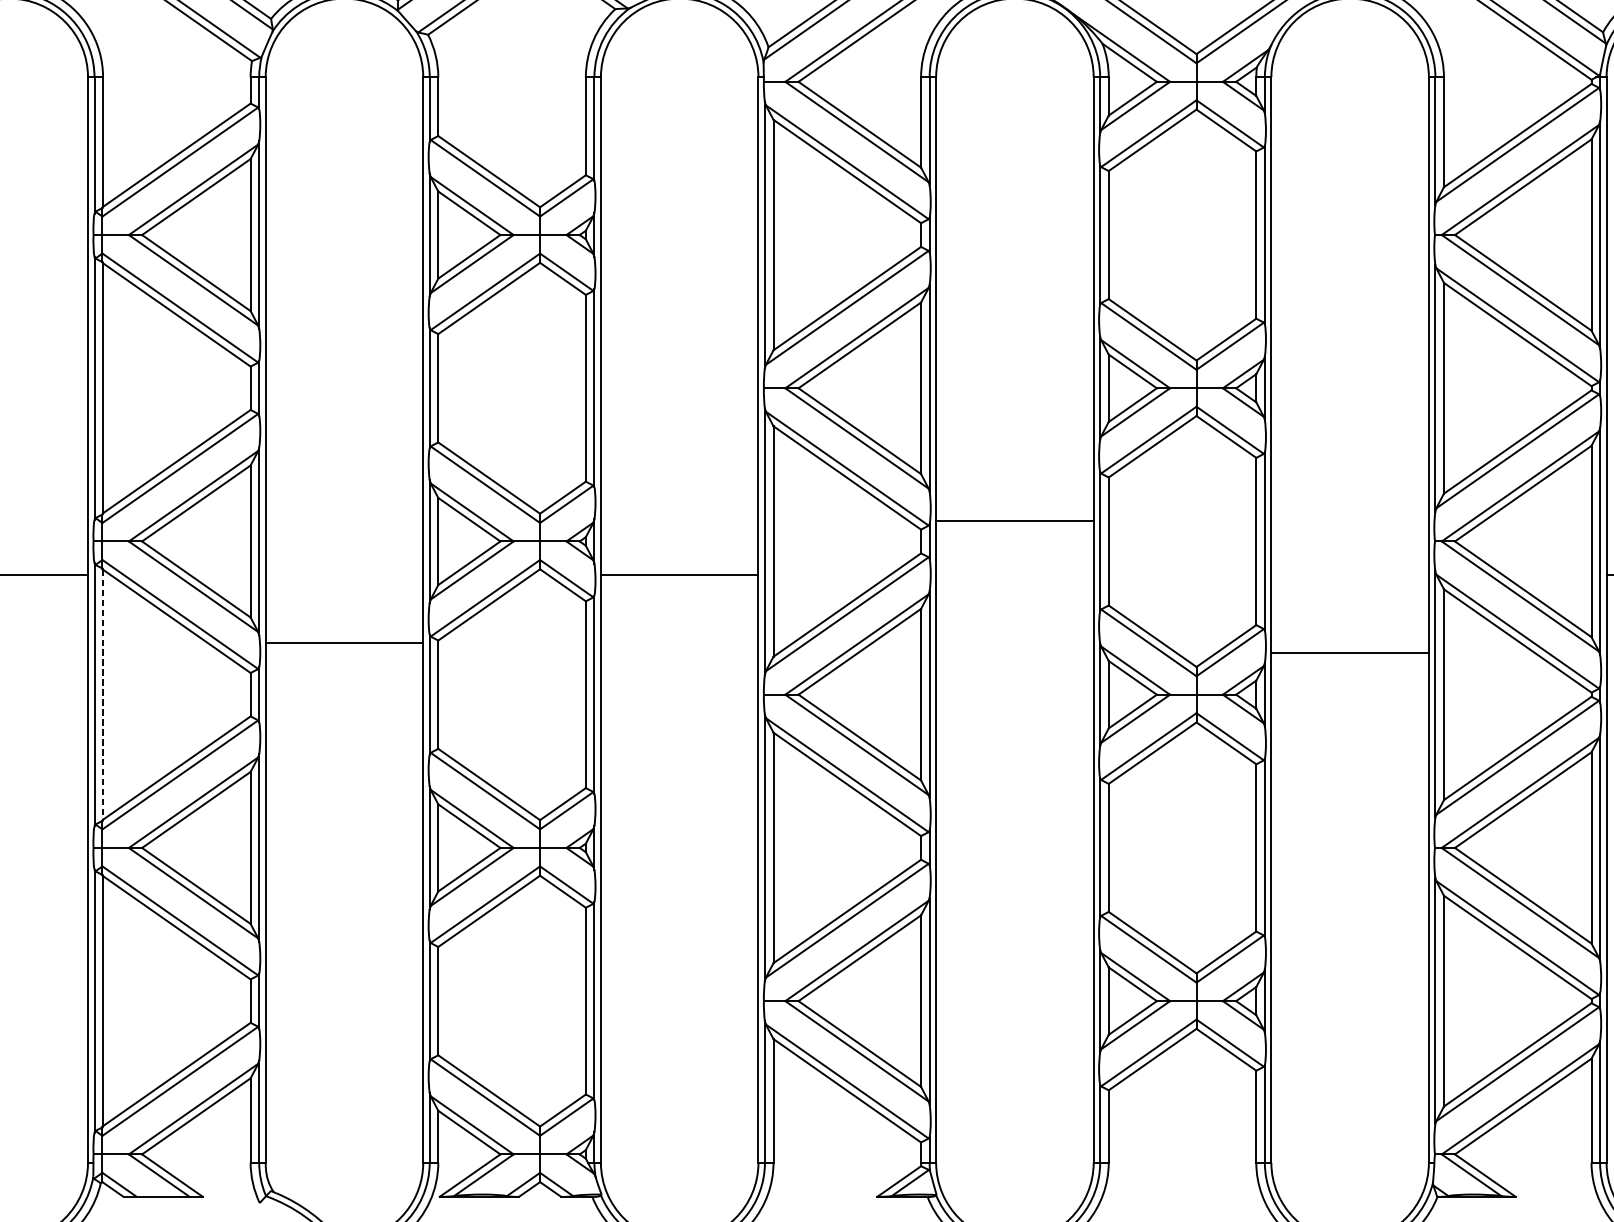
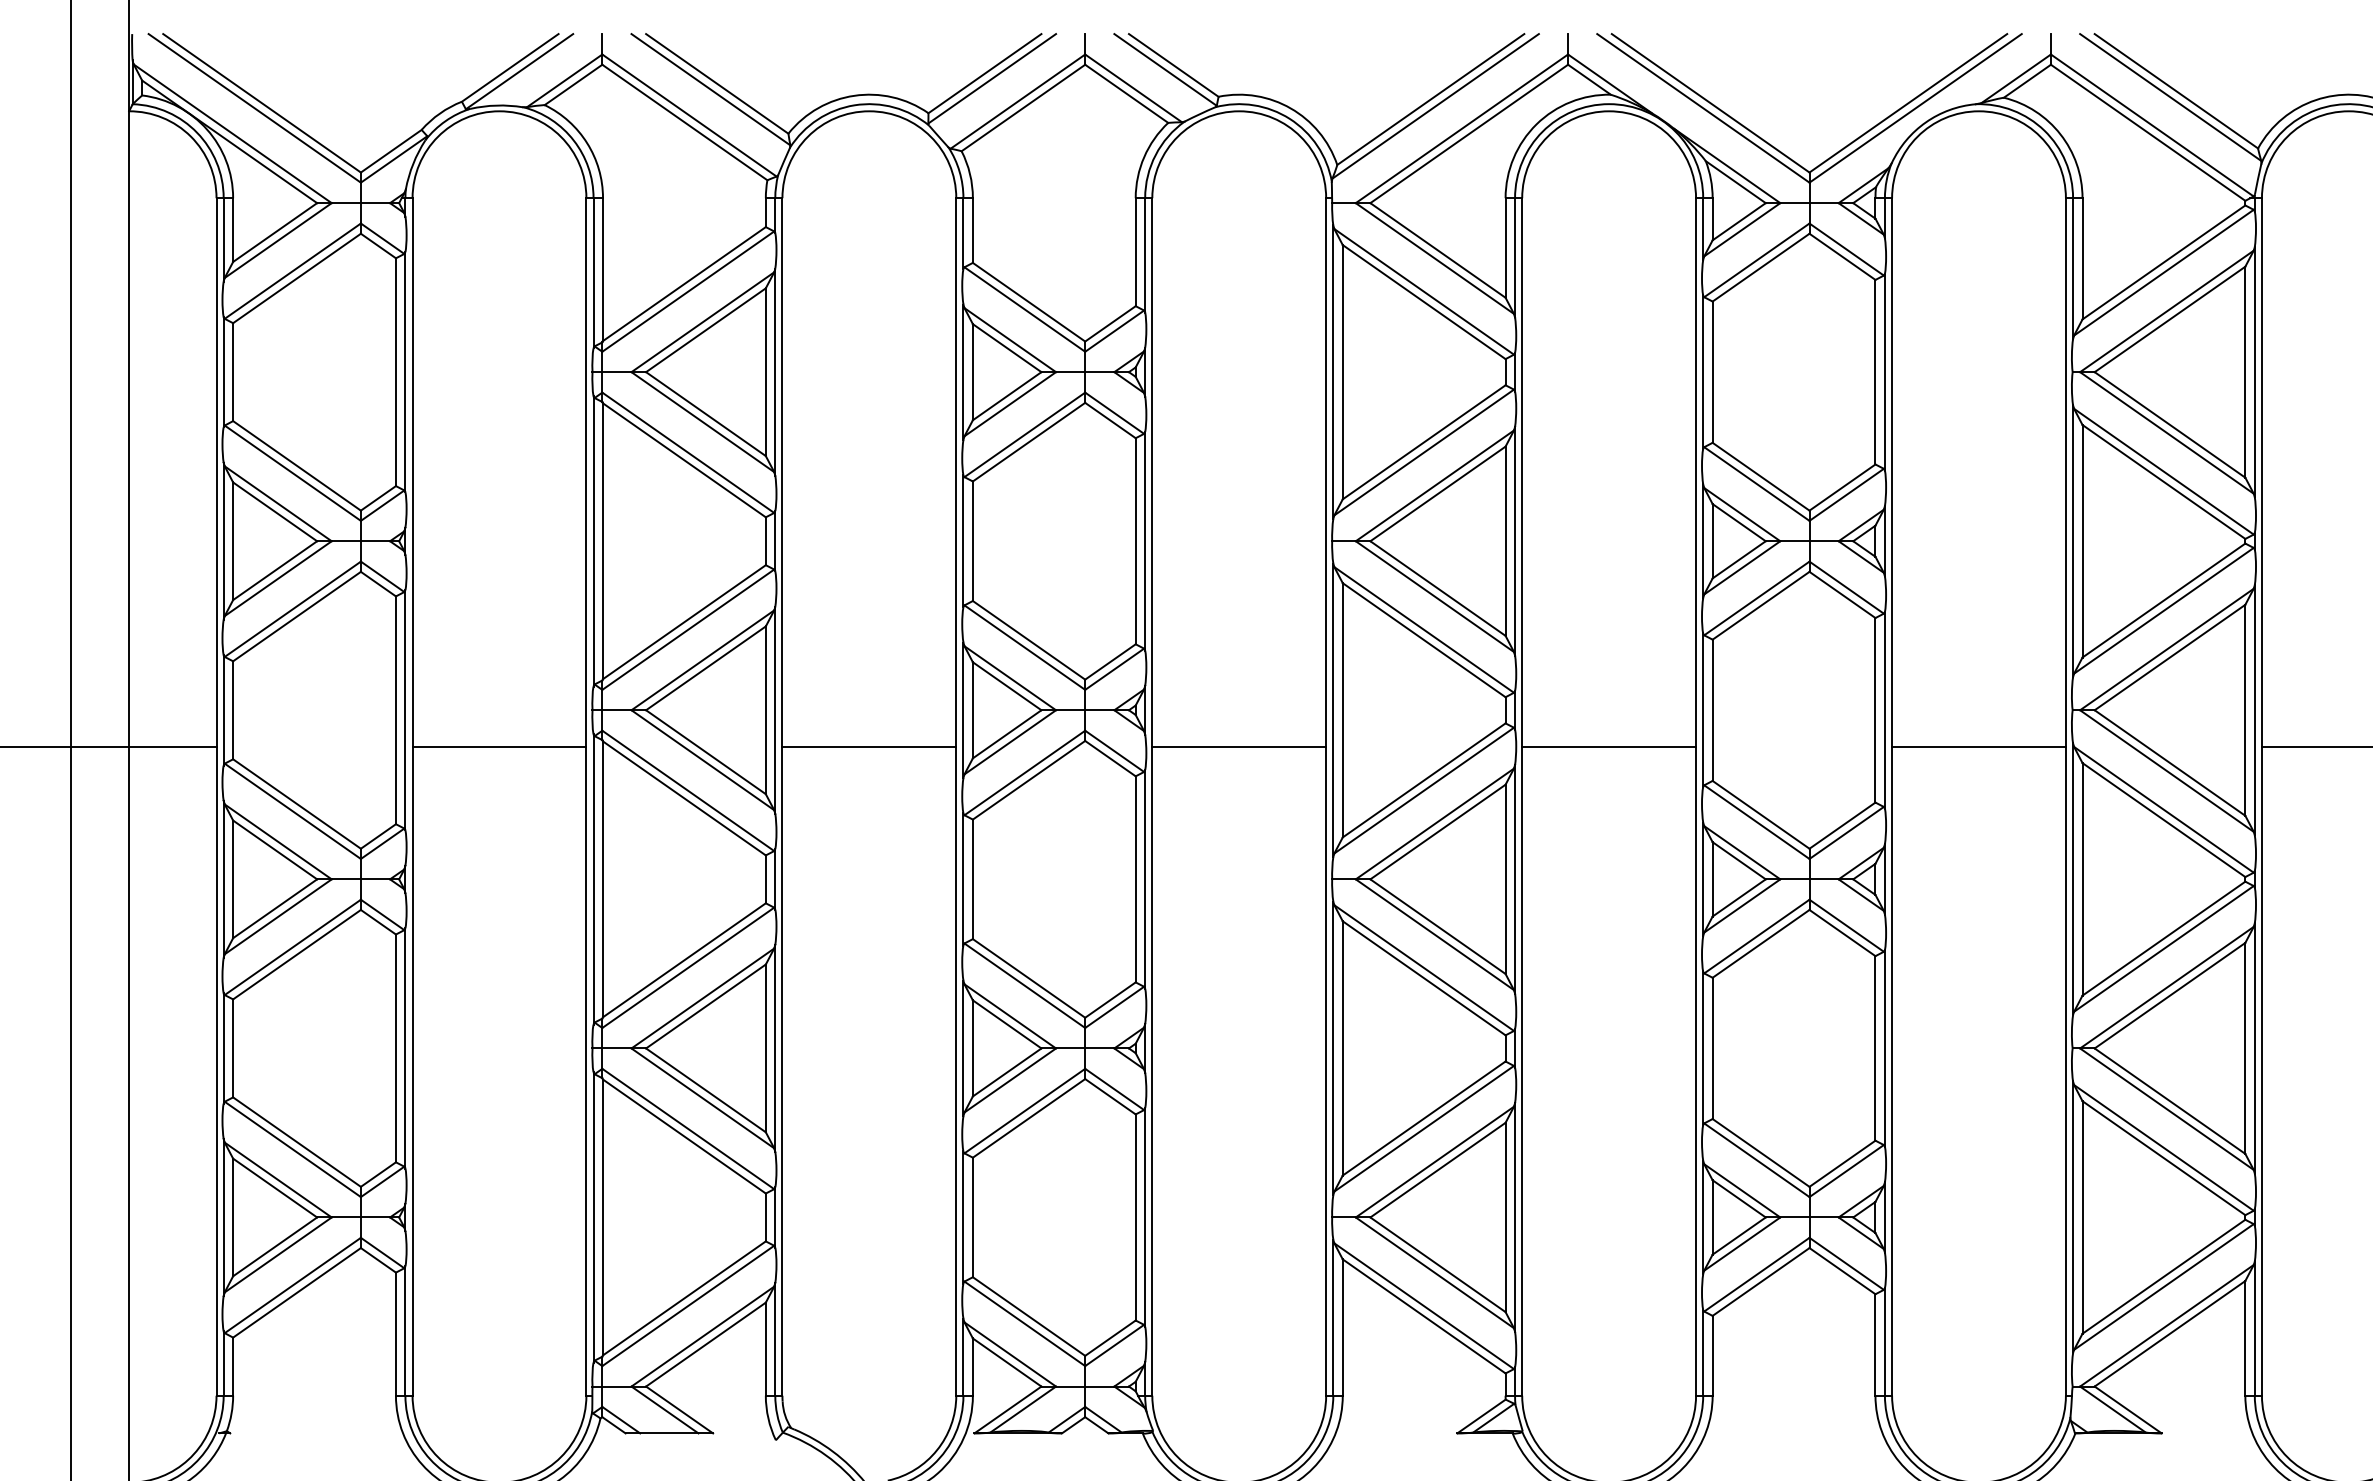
line: (1015, 520) -> (1609, 747), moved
line: (344, 643) -> (869, 747), moved
line: (1349, 653) -> (1978, 747), moved
line: (103, 694) -> (603, 879), dashed -> solid

